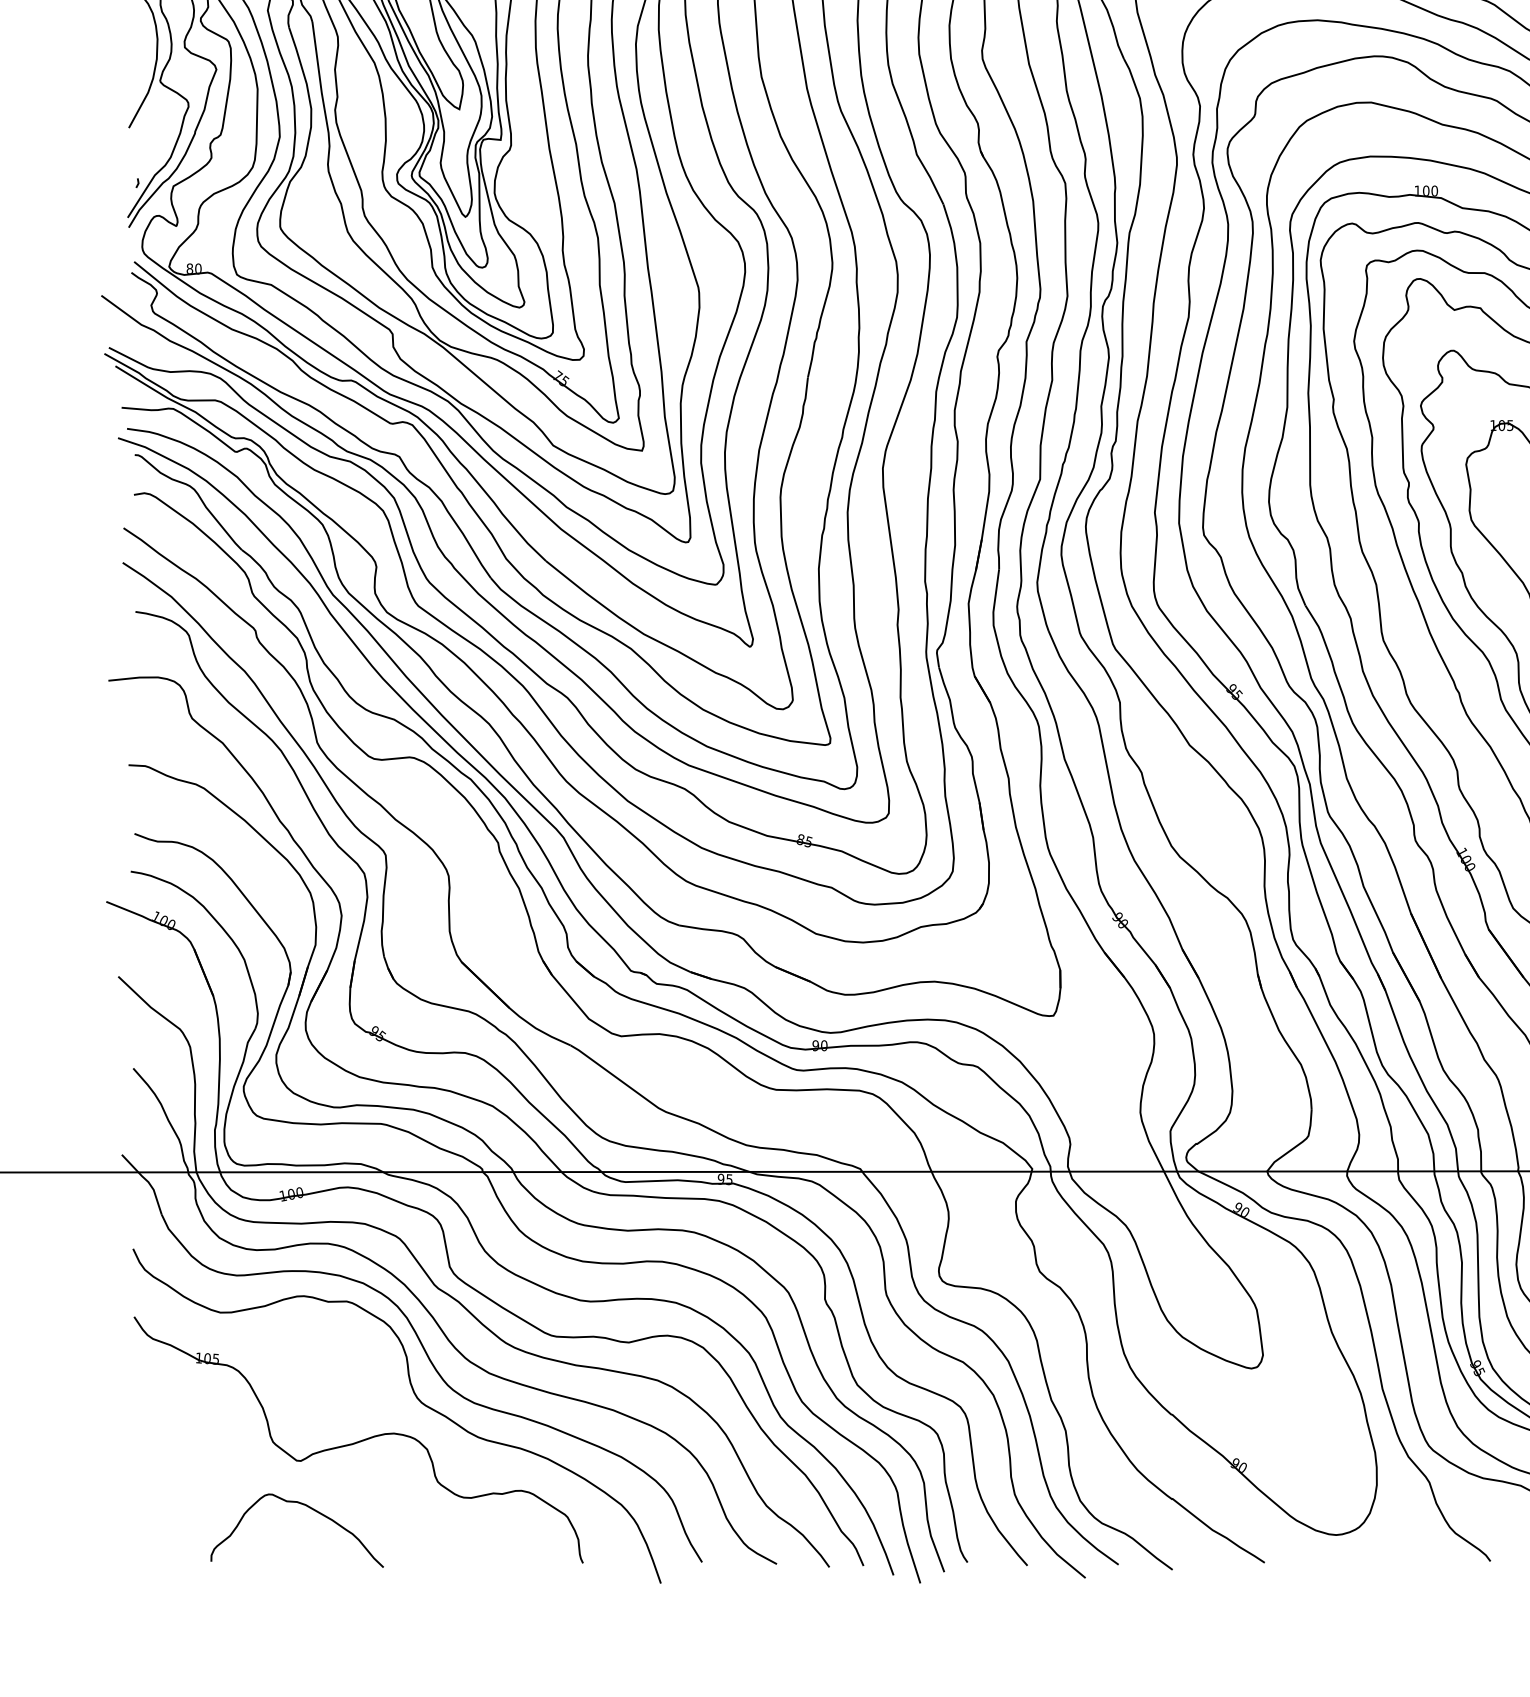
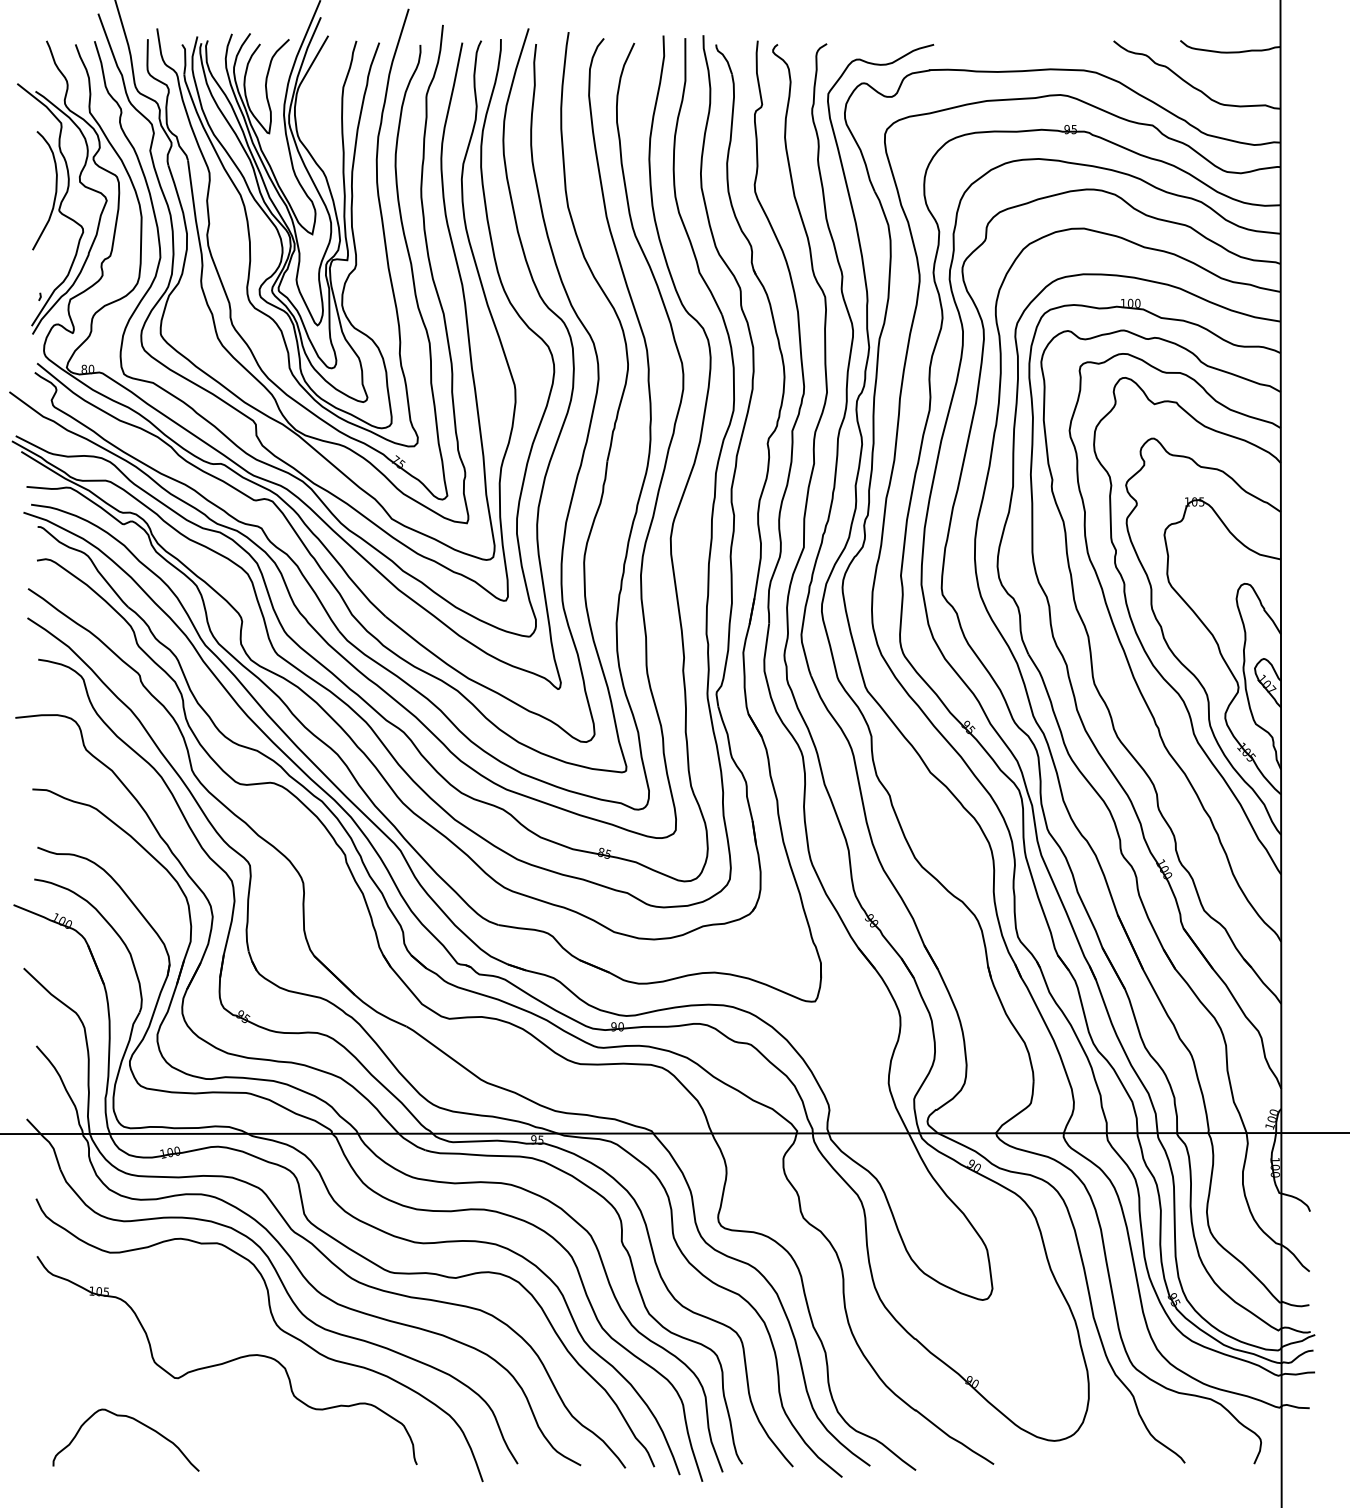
curve: (307, 1507) -> (134, 1420), moved

